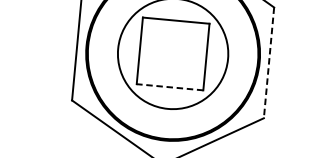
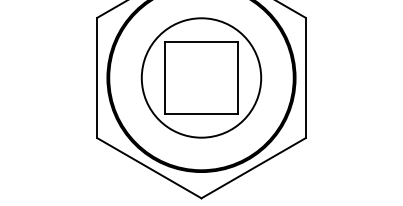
line: (268, 63) -> (305, 78), dashed -> solid
line: (170, 87) -> (201, 114), dashed -> solid

